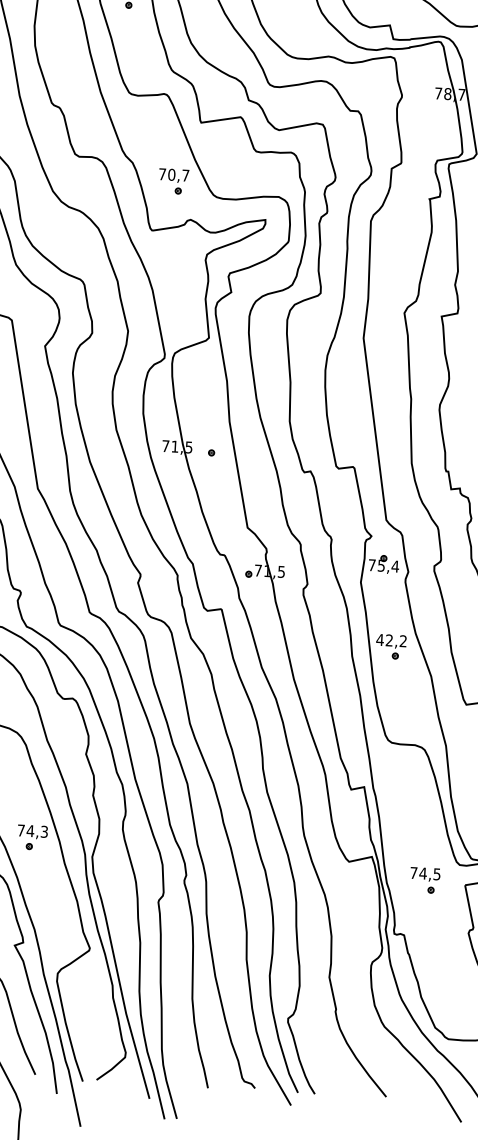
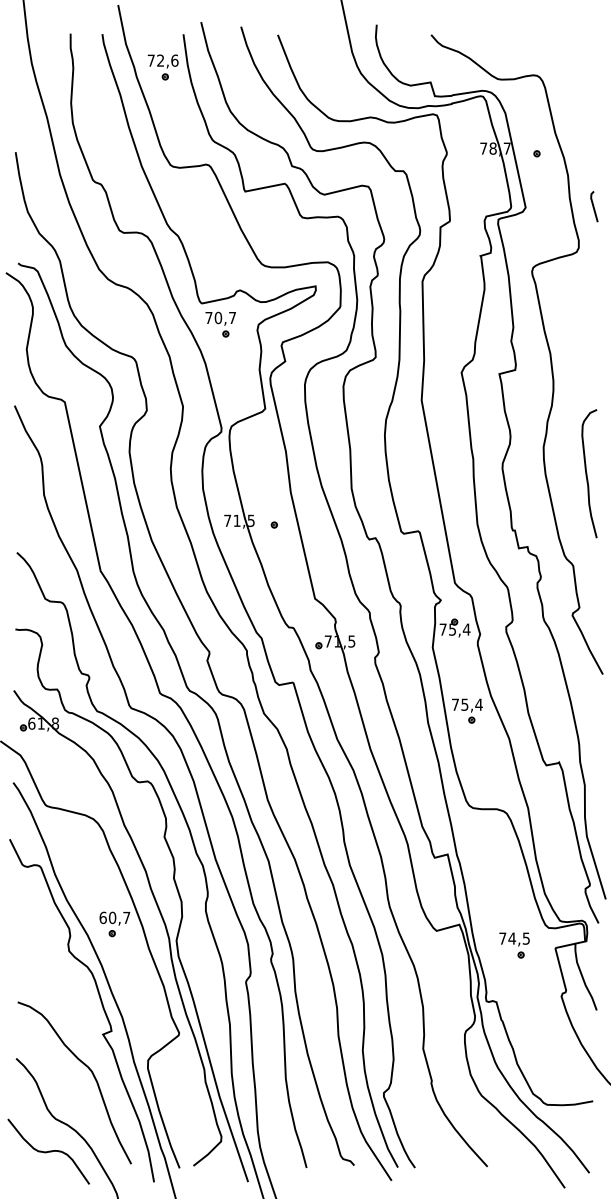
part: (173, 181) -> (220, 324), moved
text: (391, 640) -> (466, 704), 42,2 -> 75,4
text: (32, 830) -> (114, 917), 74,3 -> 60,7

